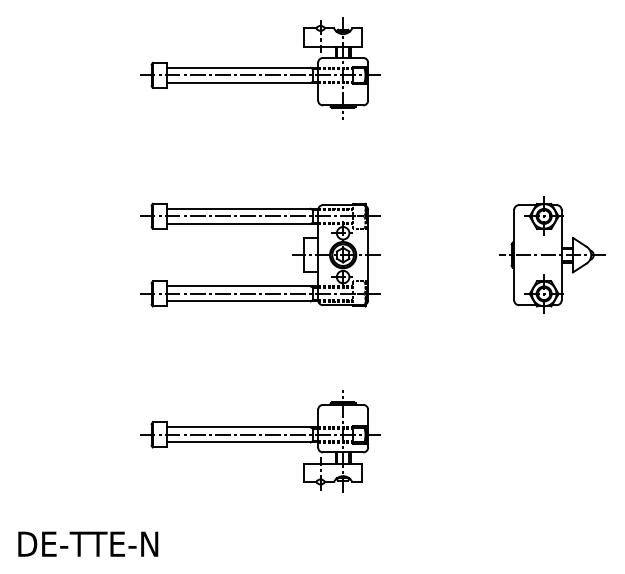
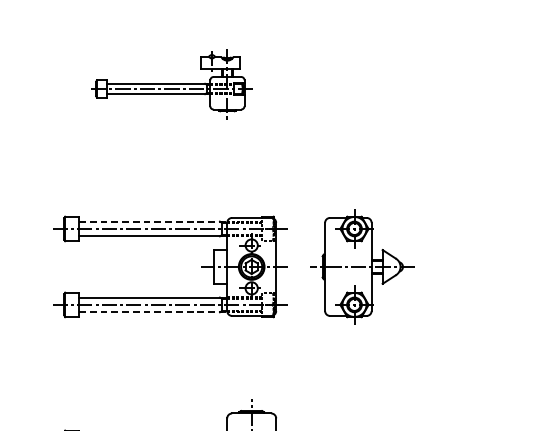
part: (260, 68) -> (170, 84), size x0.7
line: (242, 208) -> (153, 221), solid -> dashed
part: (552, 254) -> (362, 266), moved
line: (242, 301) -> (153, 312), solid -> dashed

